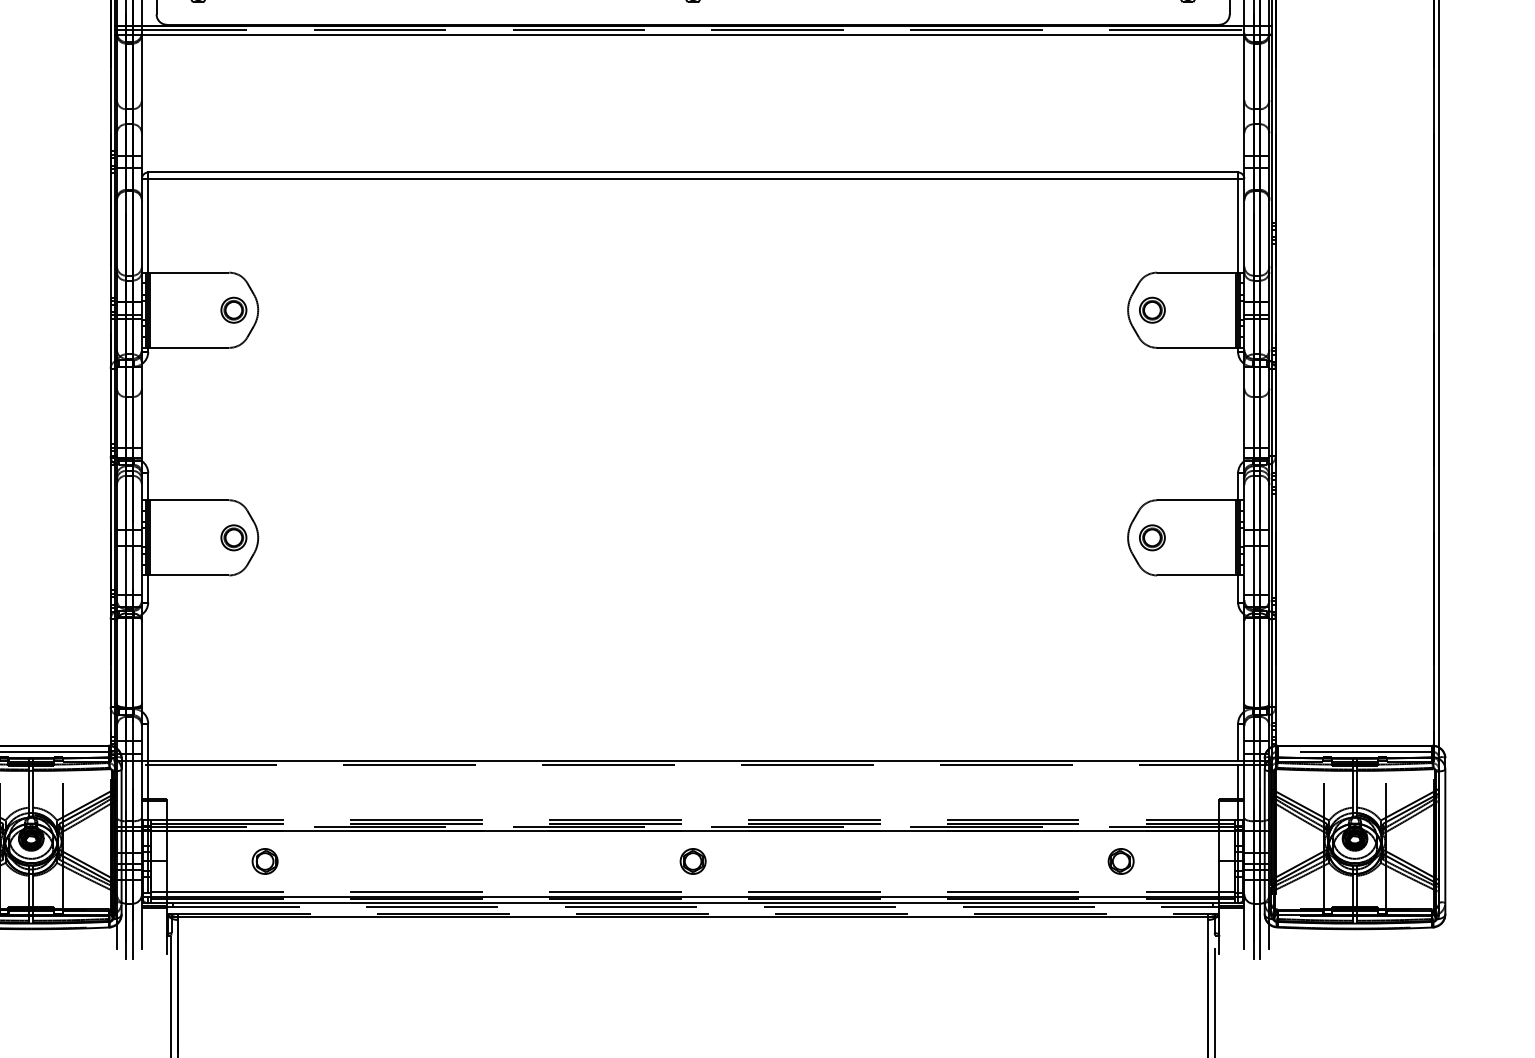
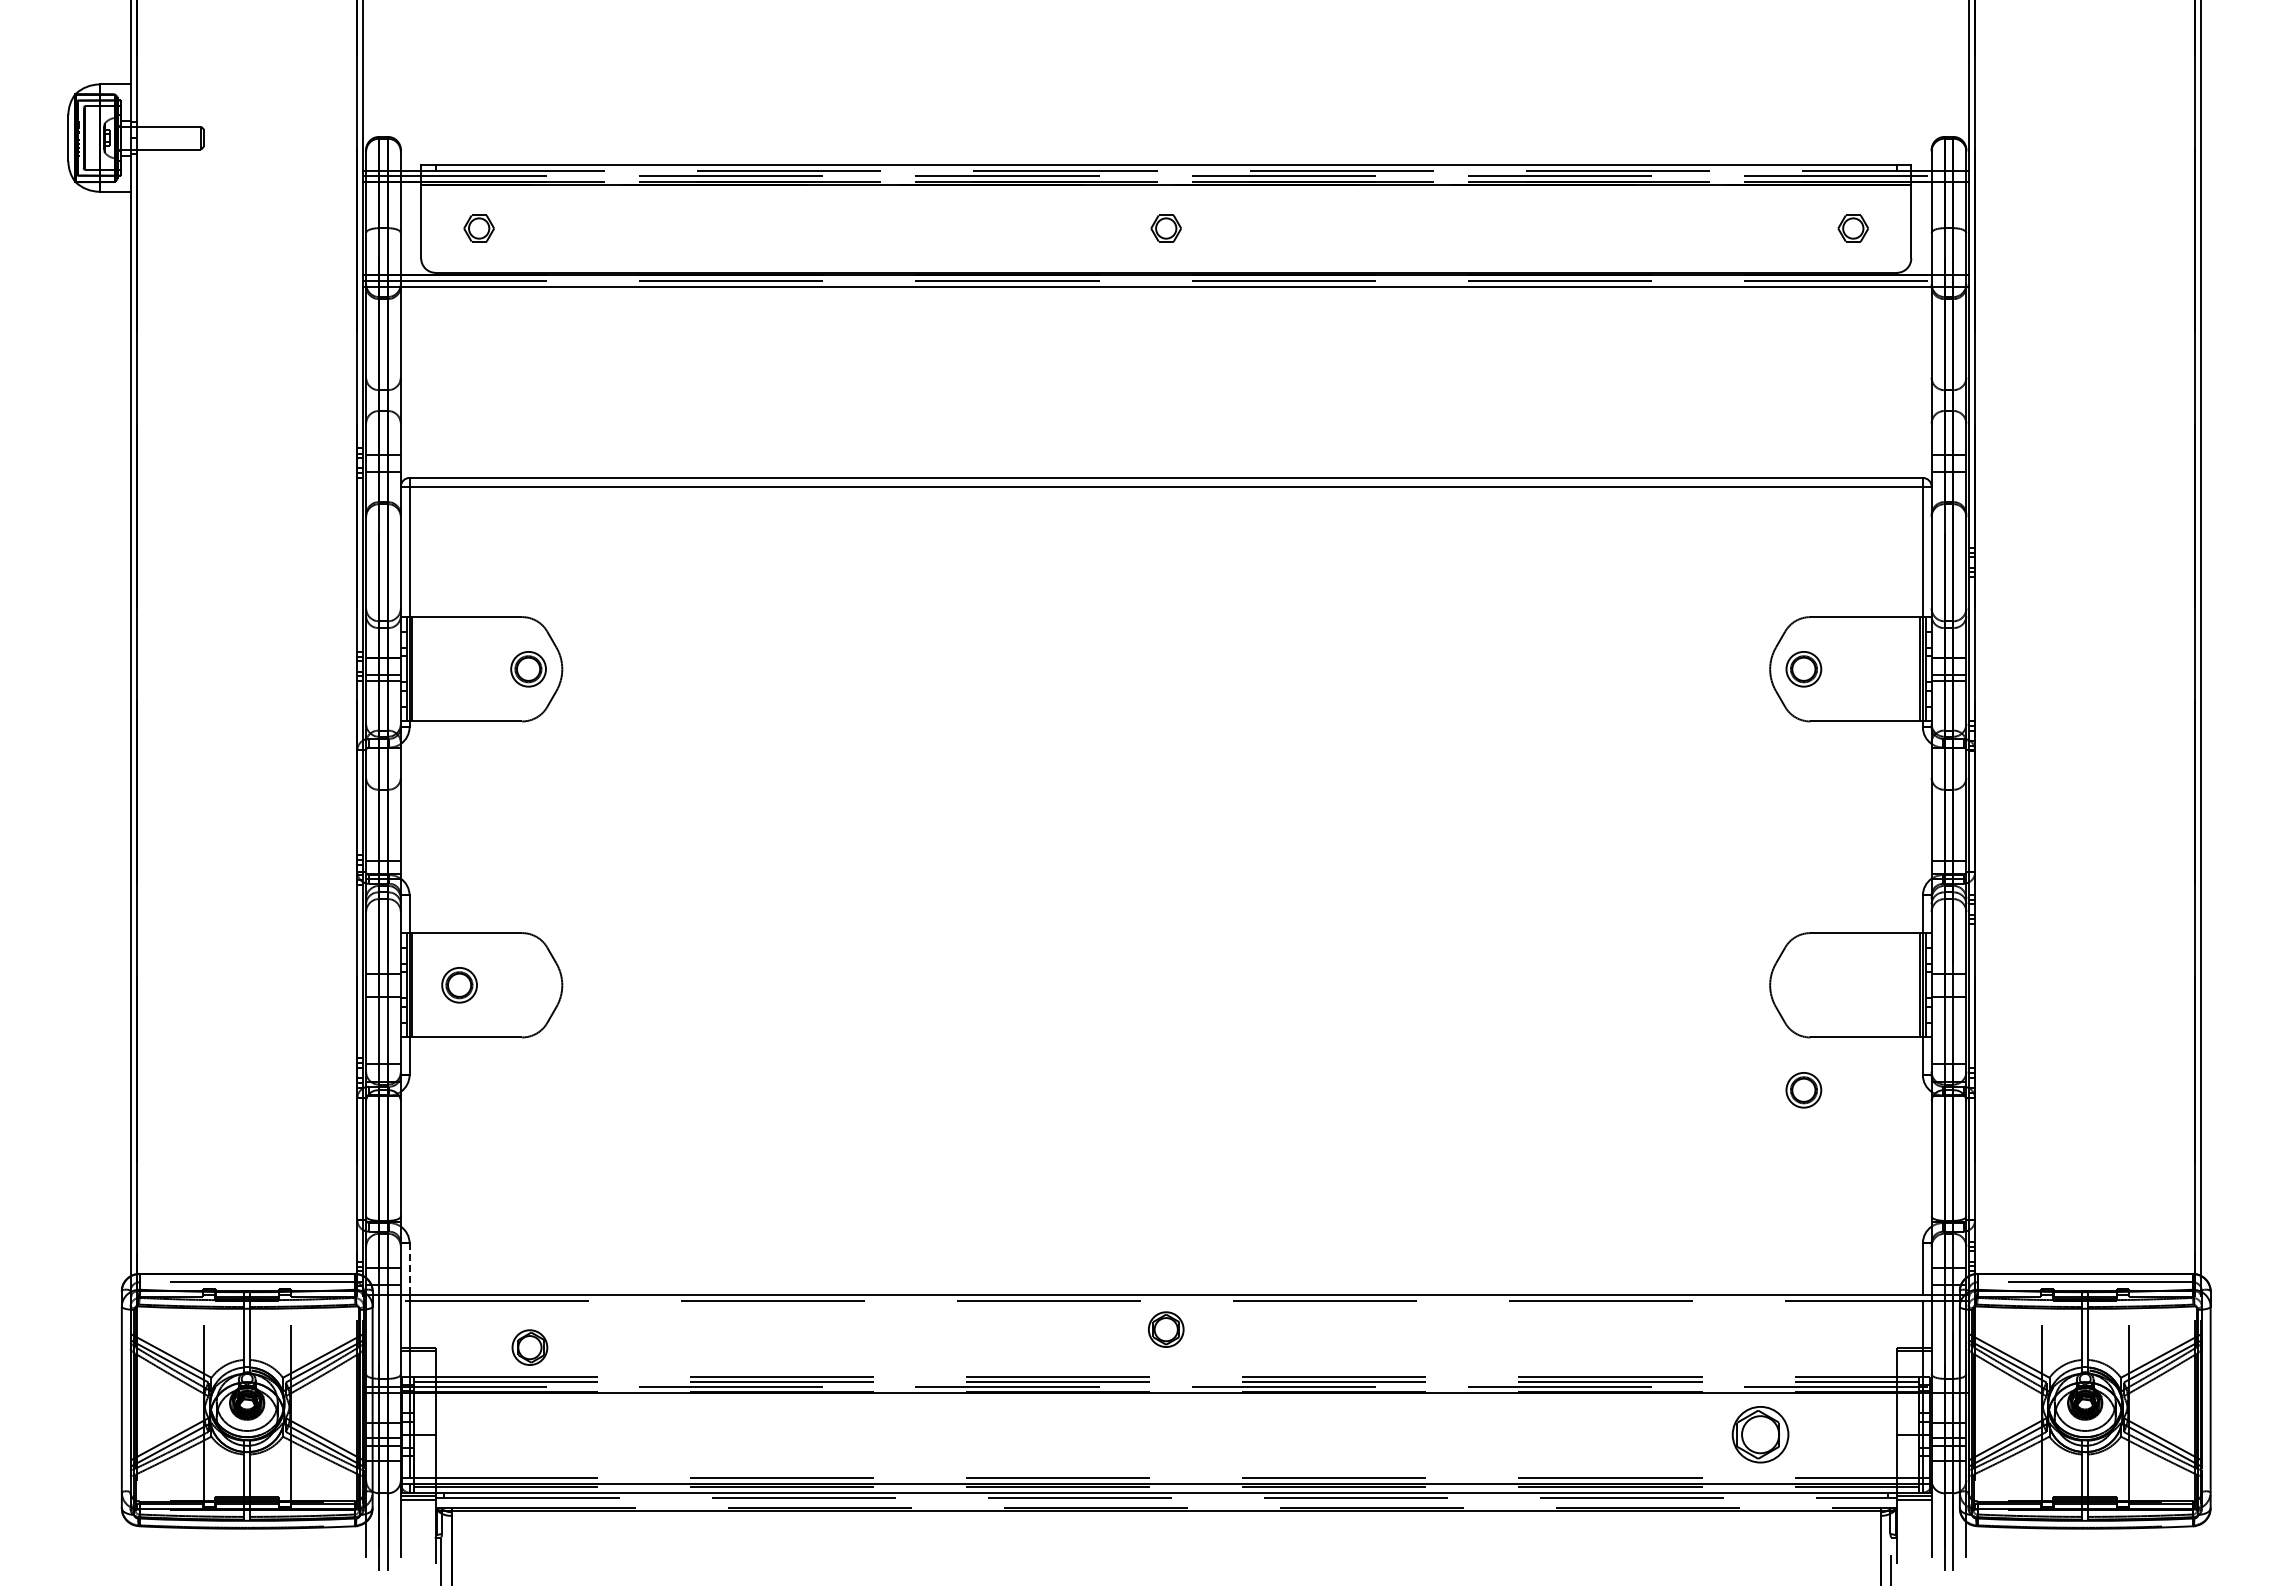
part: (233, 538) -> (459, 985), moved
part: (1152, 538) -> (1803, 1090), moved
line: (148, 742) -> (409, 1269), solid -> dashed
part: (264, 861) -> (529, 1347), moved
part: (693, 861) -> (1166, 1329), moved
part: (1121, 861) -> (1760, 1434), size x1.6

